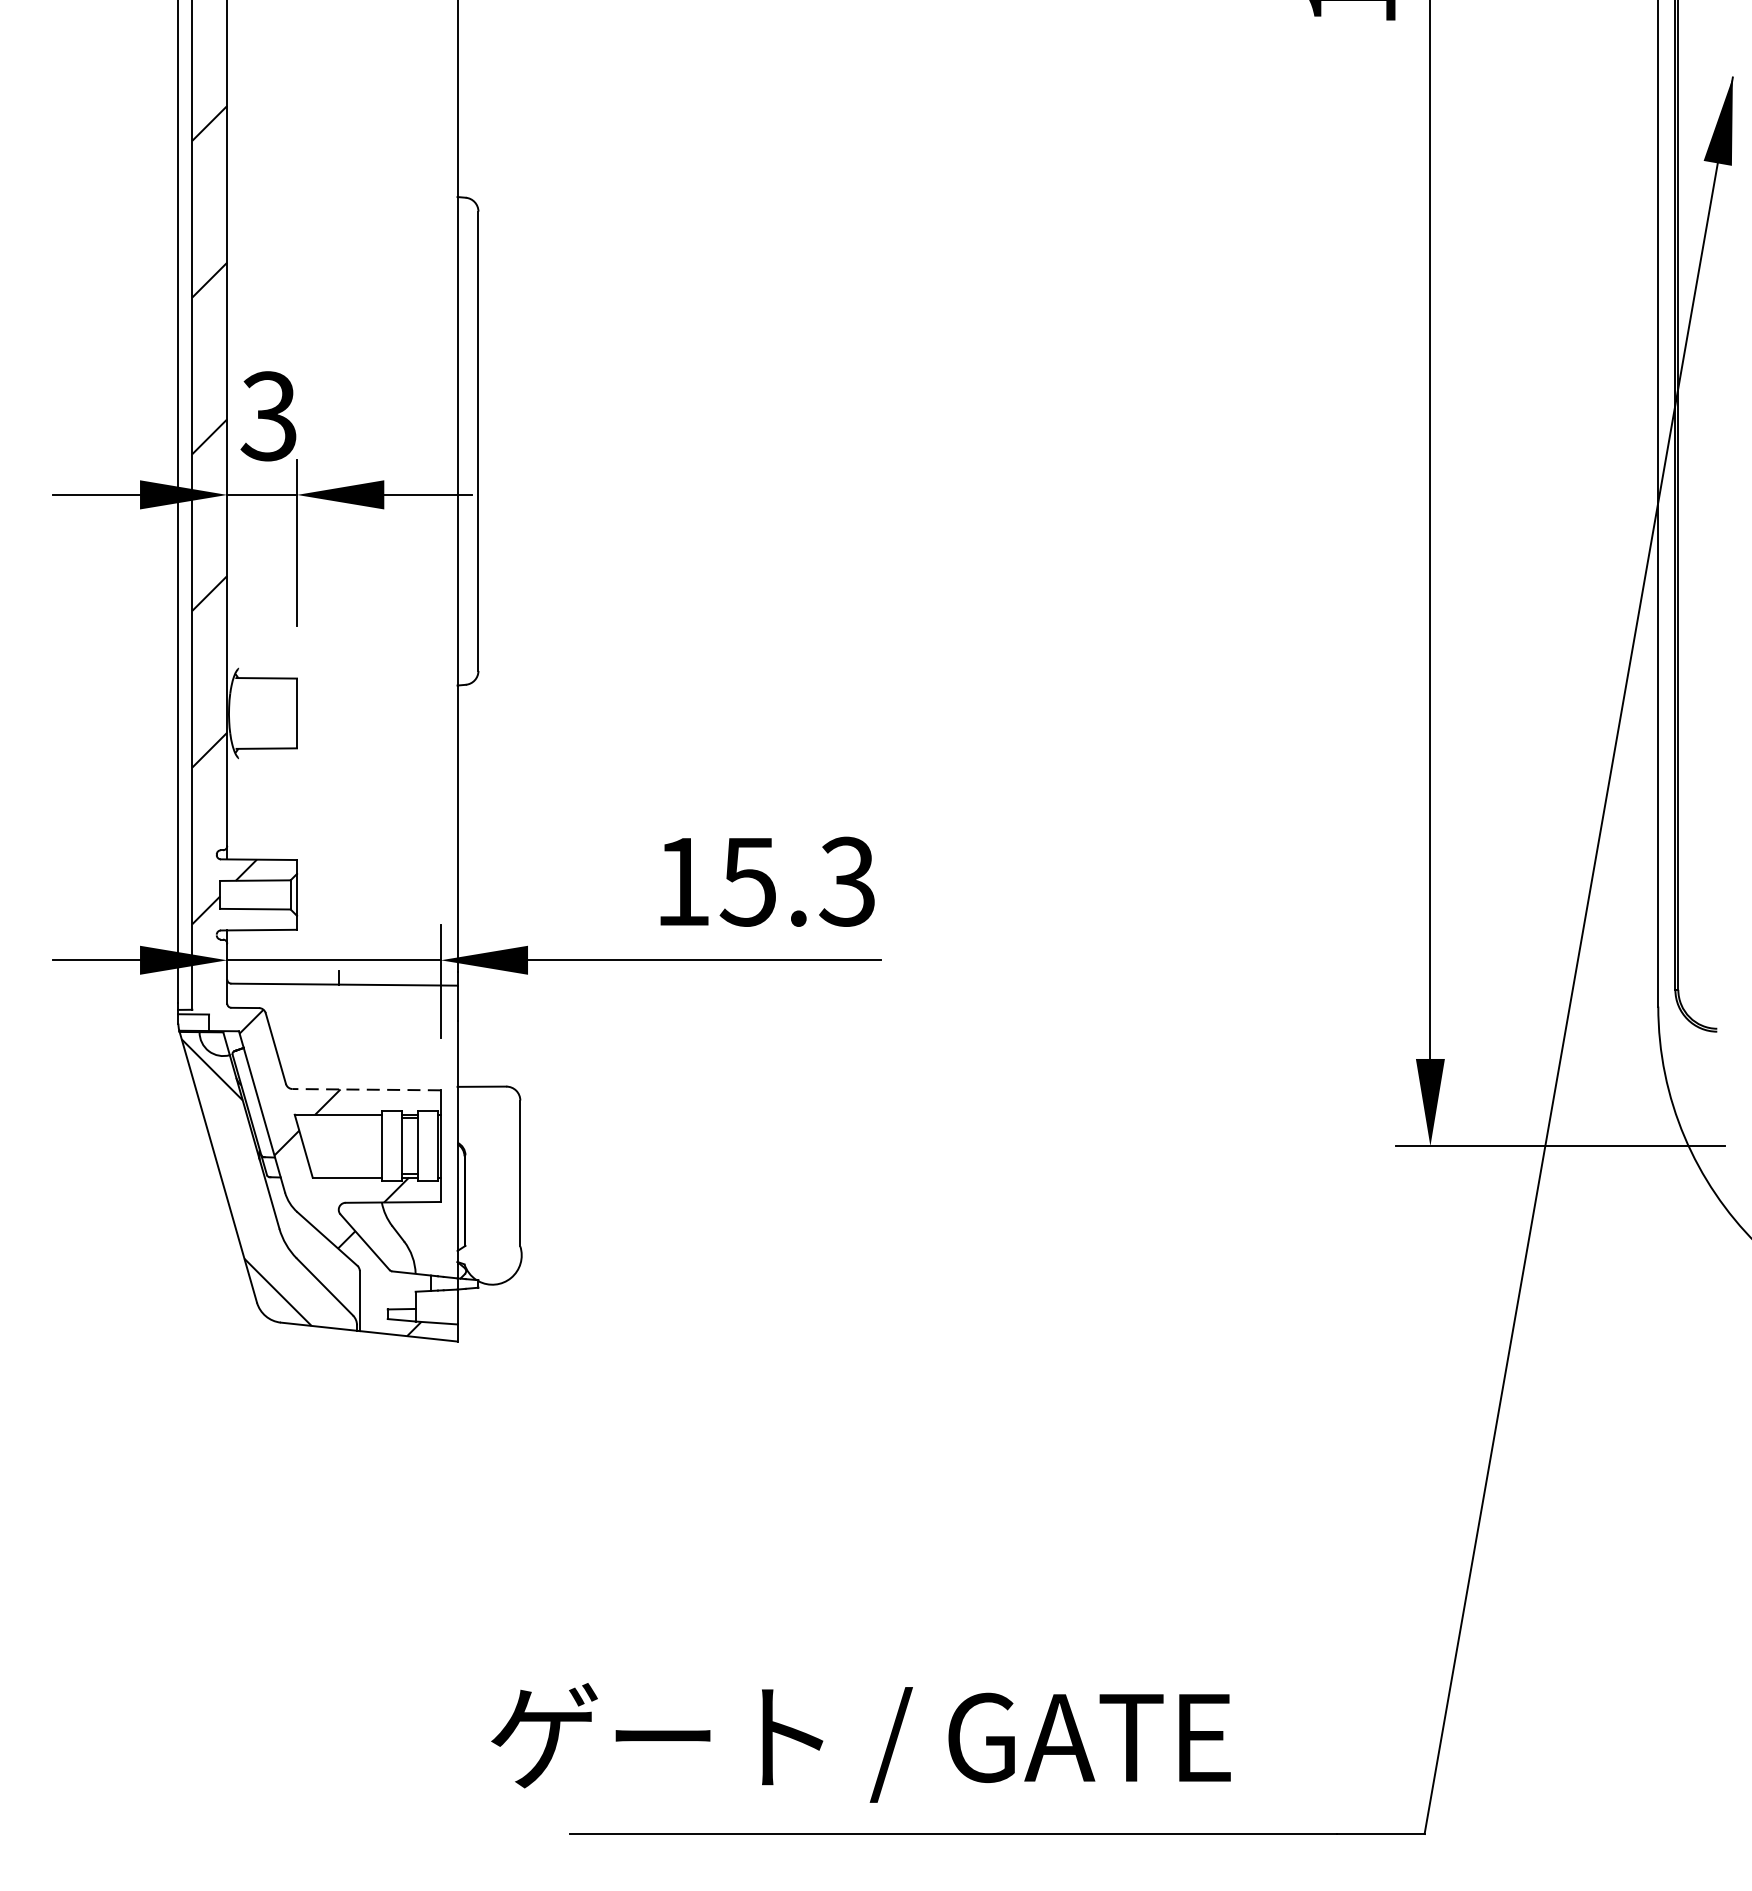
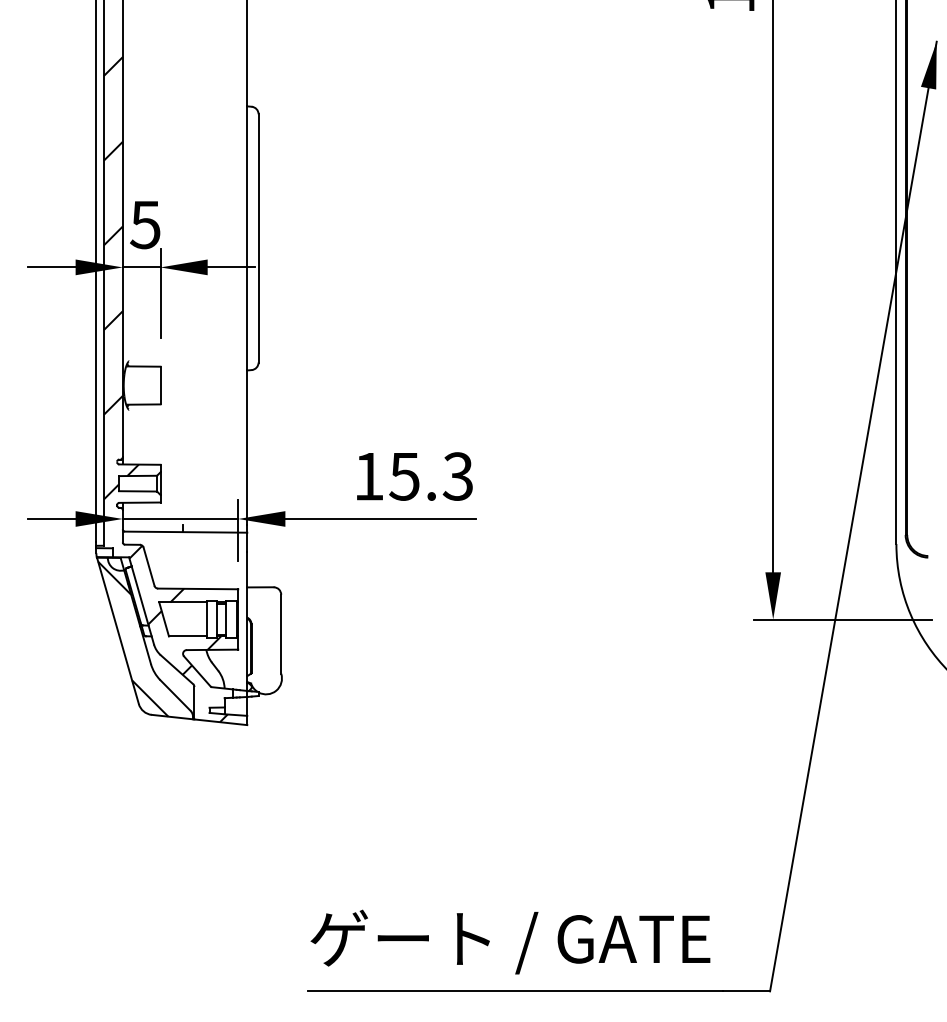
text: (269, 415) -> (145, 224), 3 -> 5
line: (365, 1088) -> (197, 588), dashed -> solid
text: (861, 1741) -> (510, 941), moved

